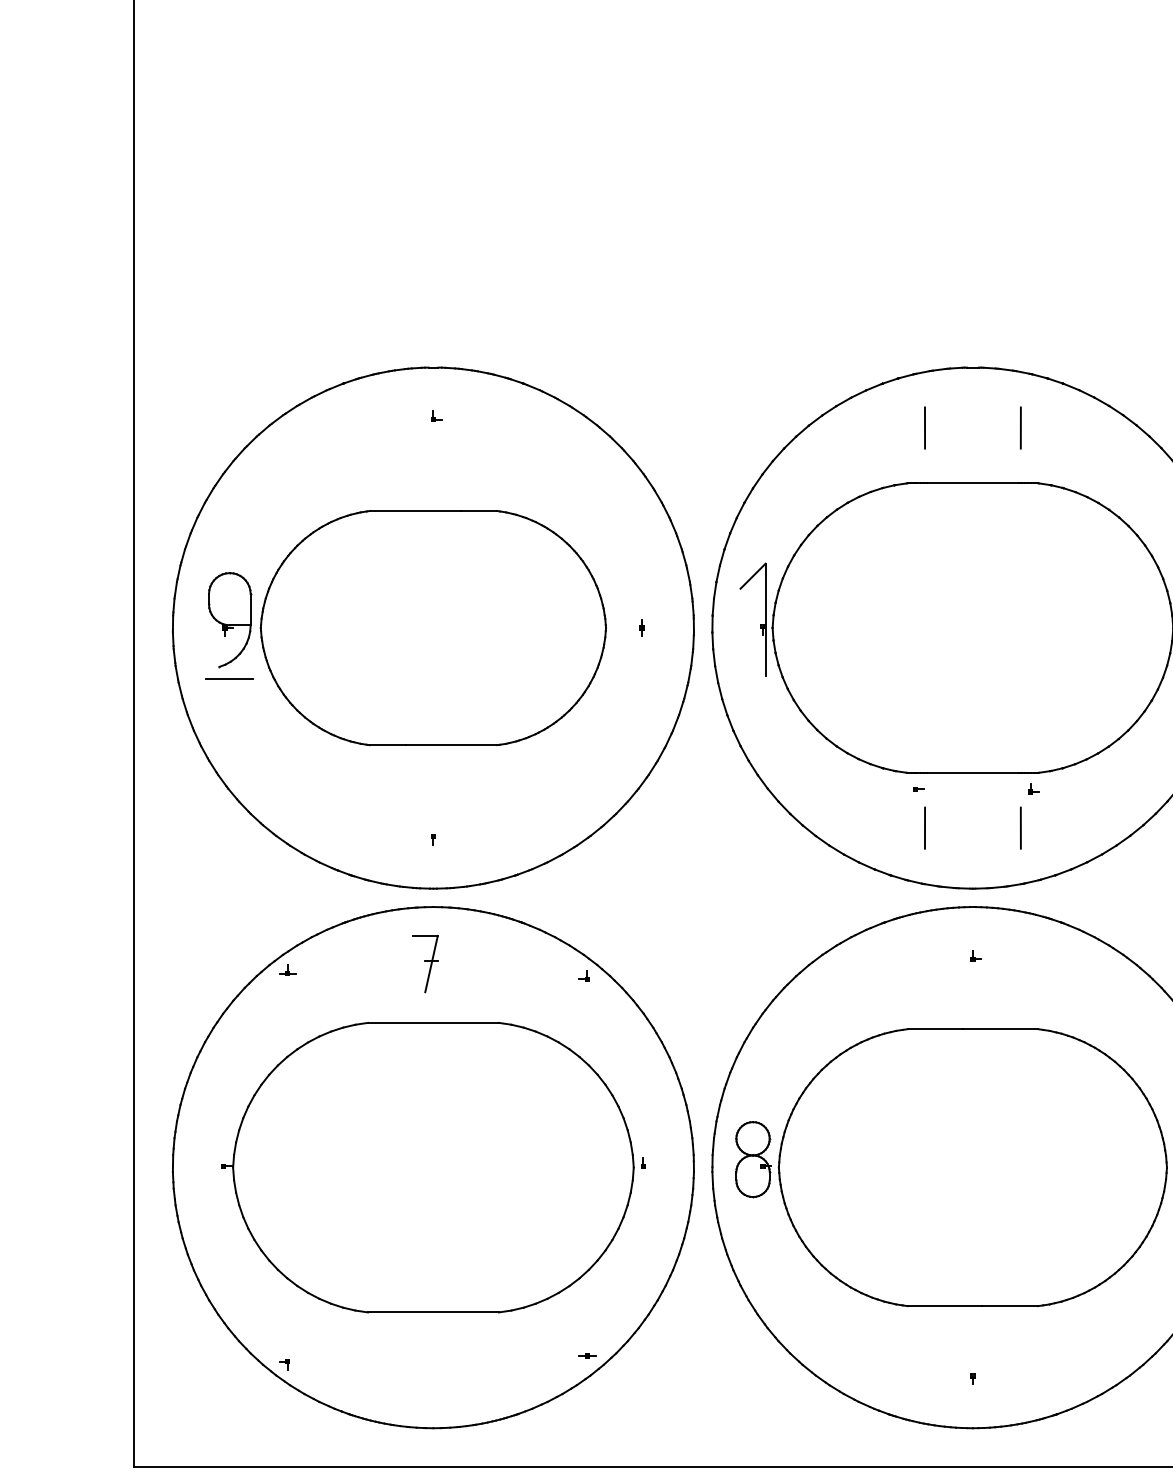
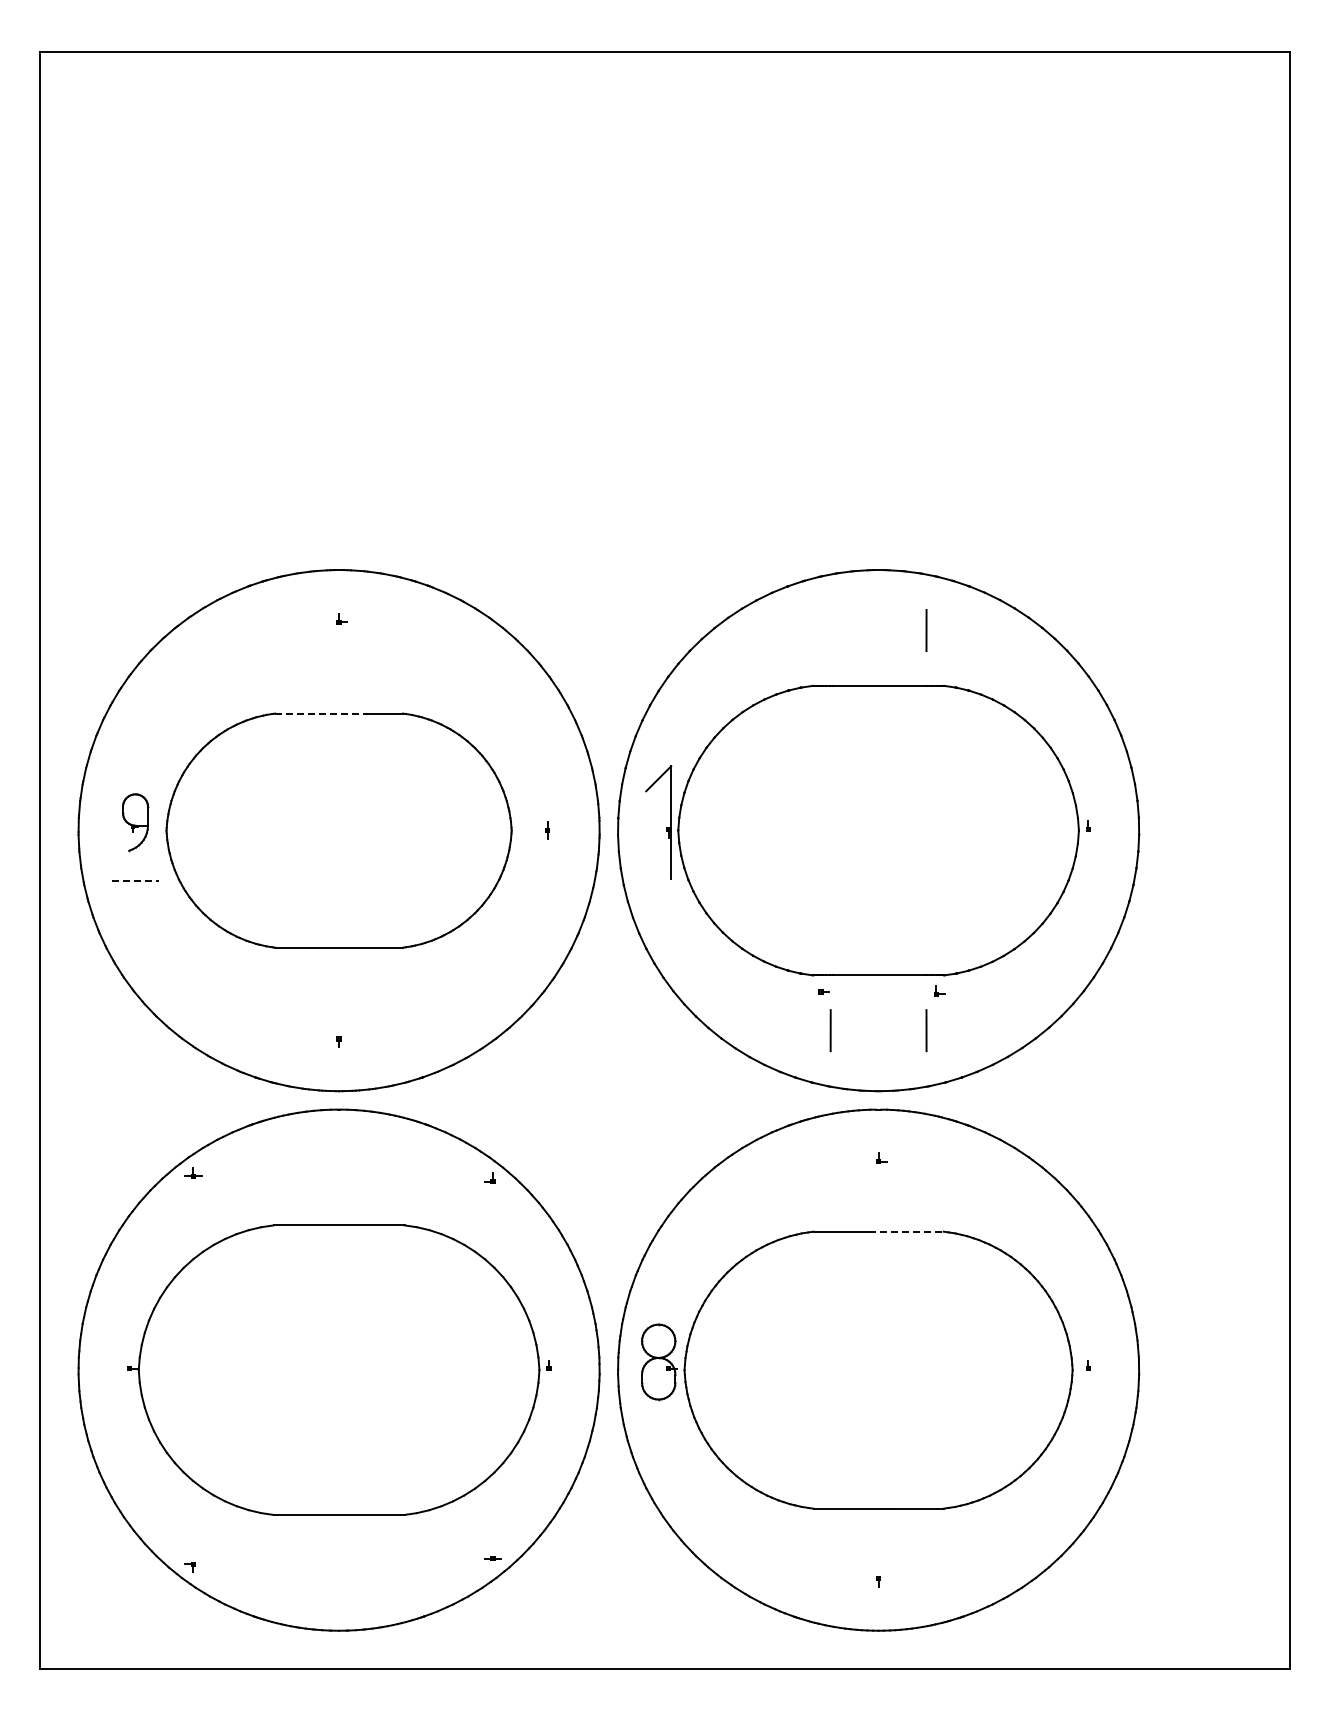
line: (924, 427) -> (830, 630), removed
line: (414, 510) -> (320, 713), solid -> dashed
part: (229, 619) -> (135, 822), size x0.6
line: (230, 678) -> (136, 881), solid -> dashed
part: (424, 963) -> (330, 1166), removed
line: (1000, 1028) -> (906, 1231), solid -> dashed

